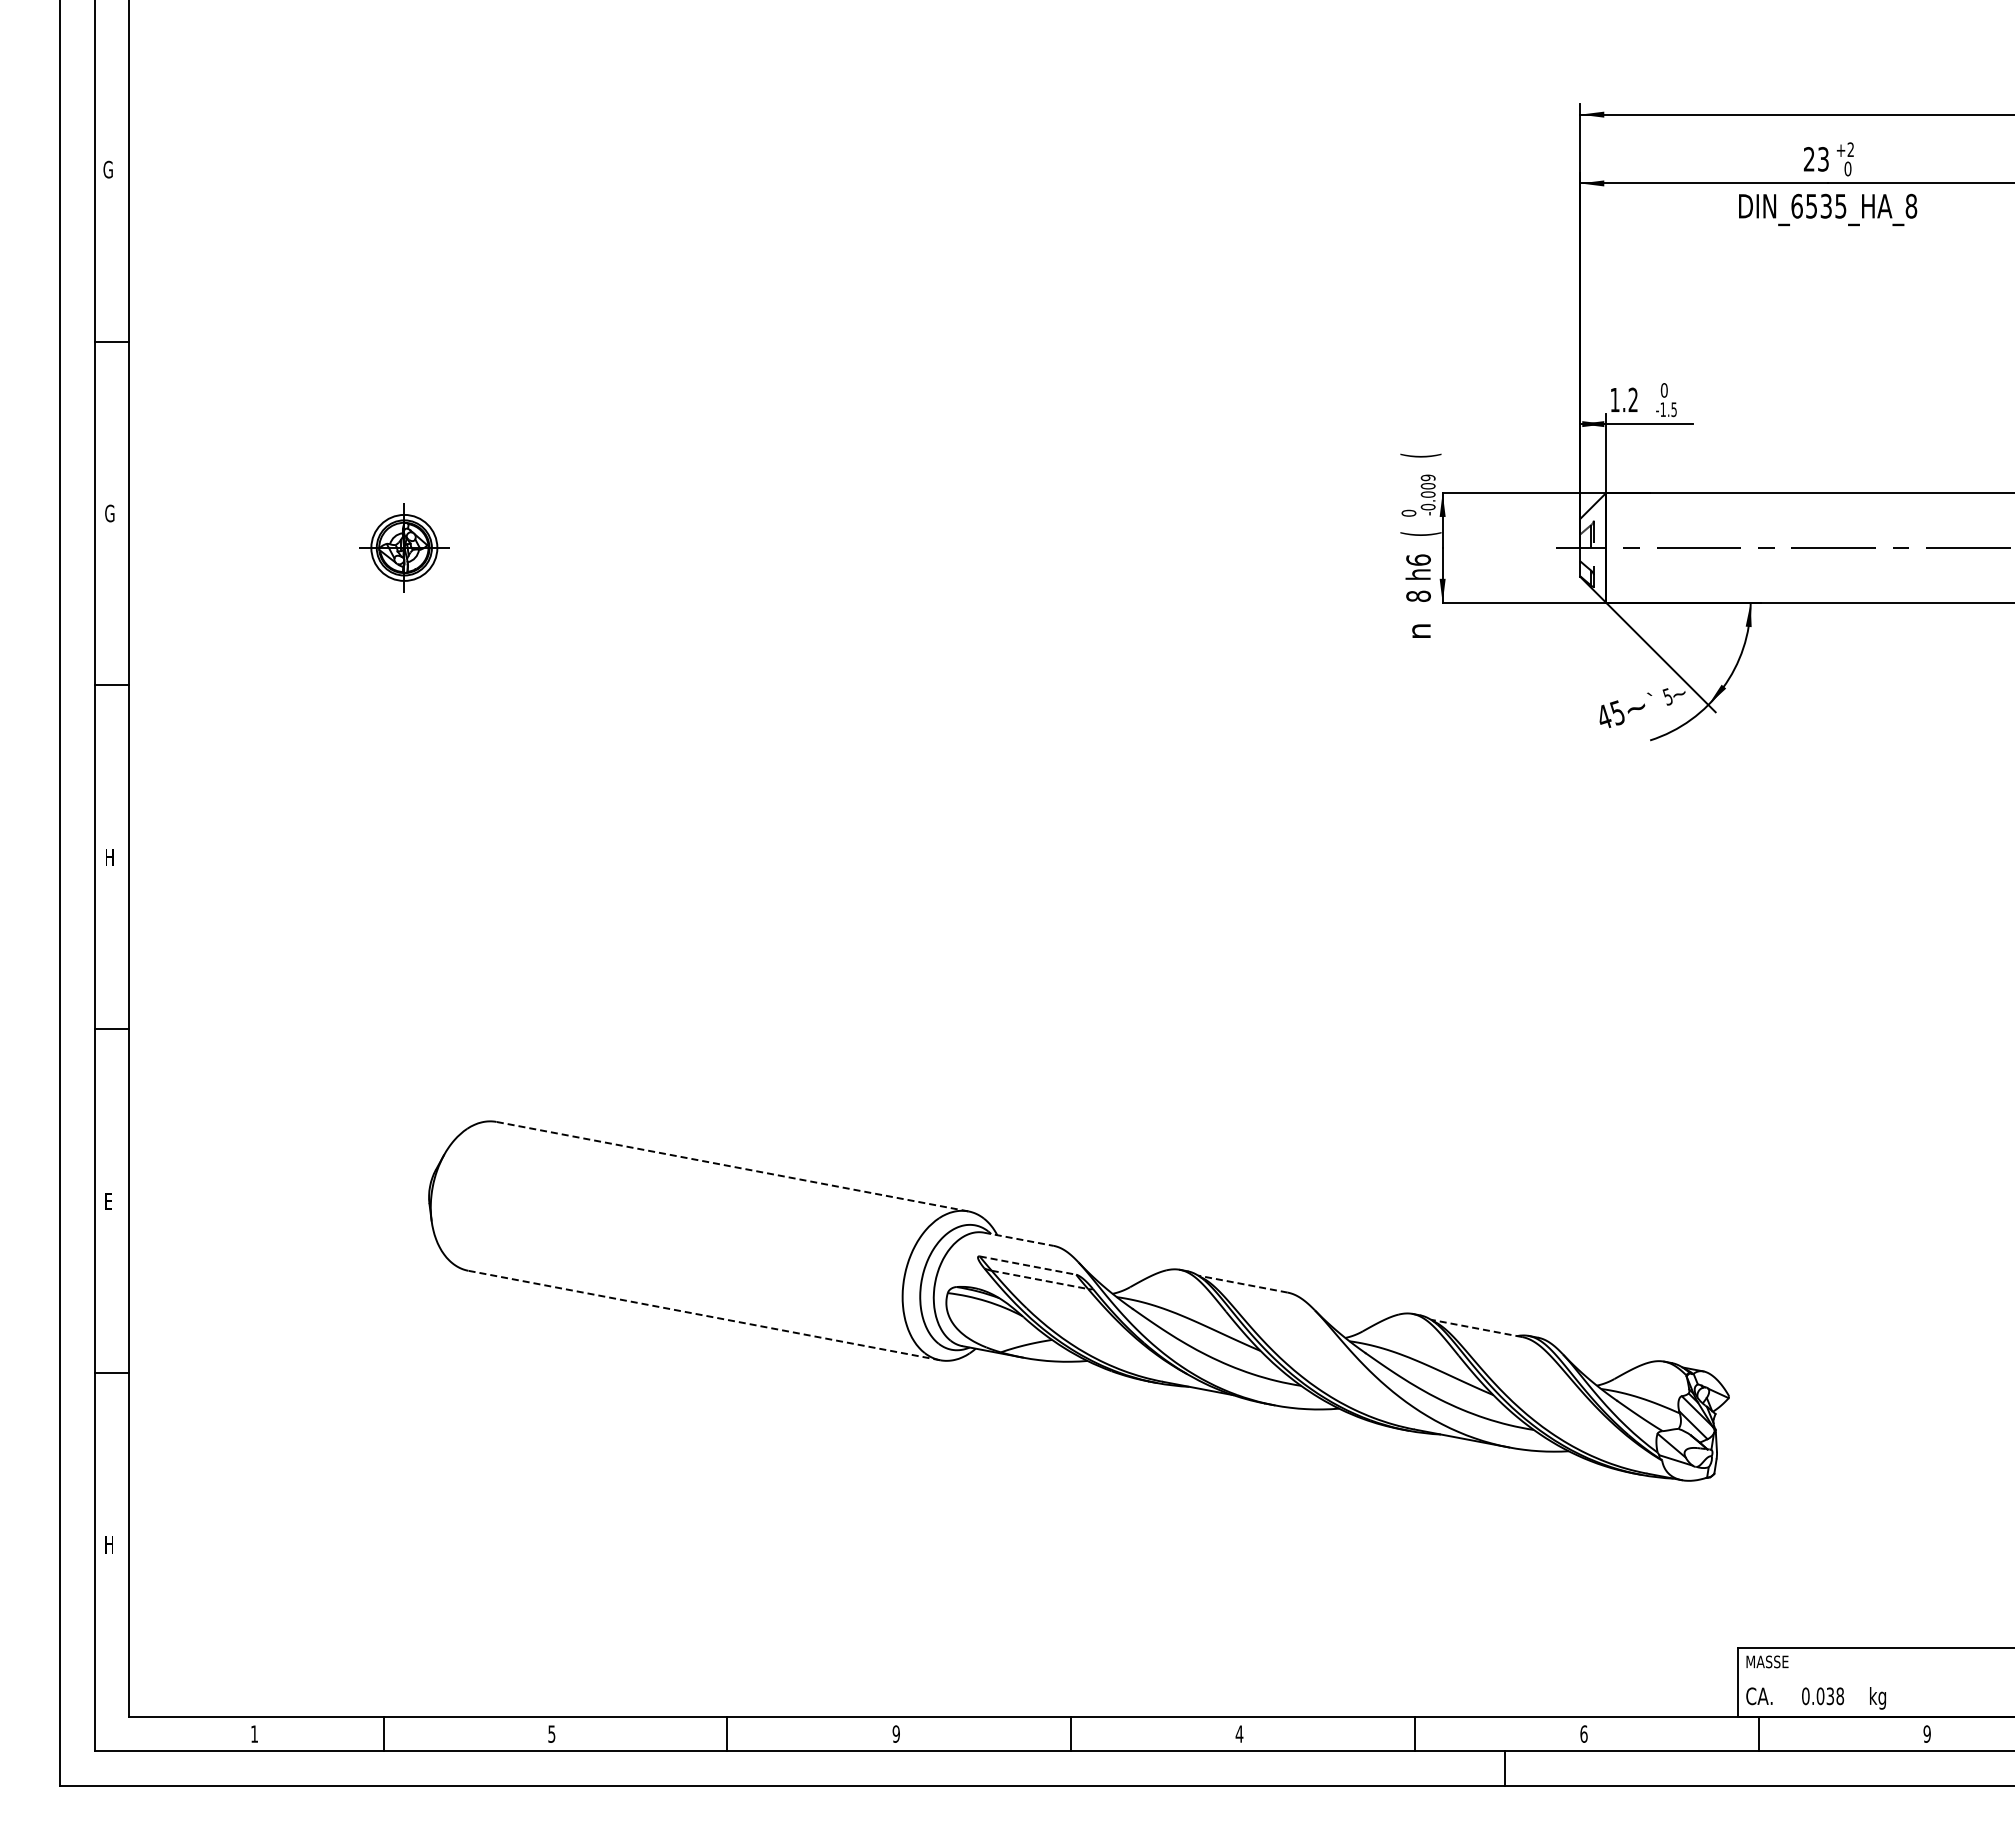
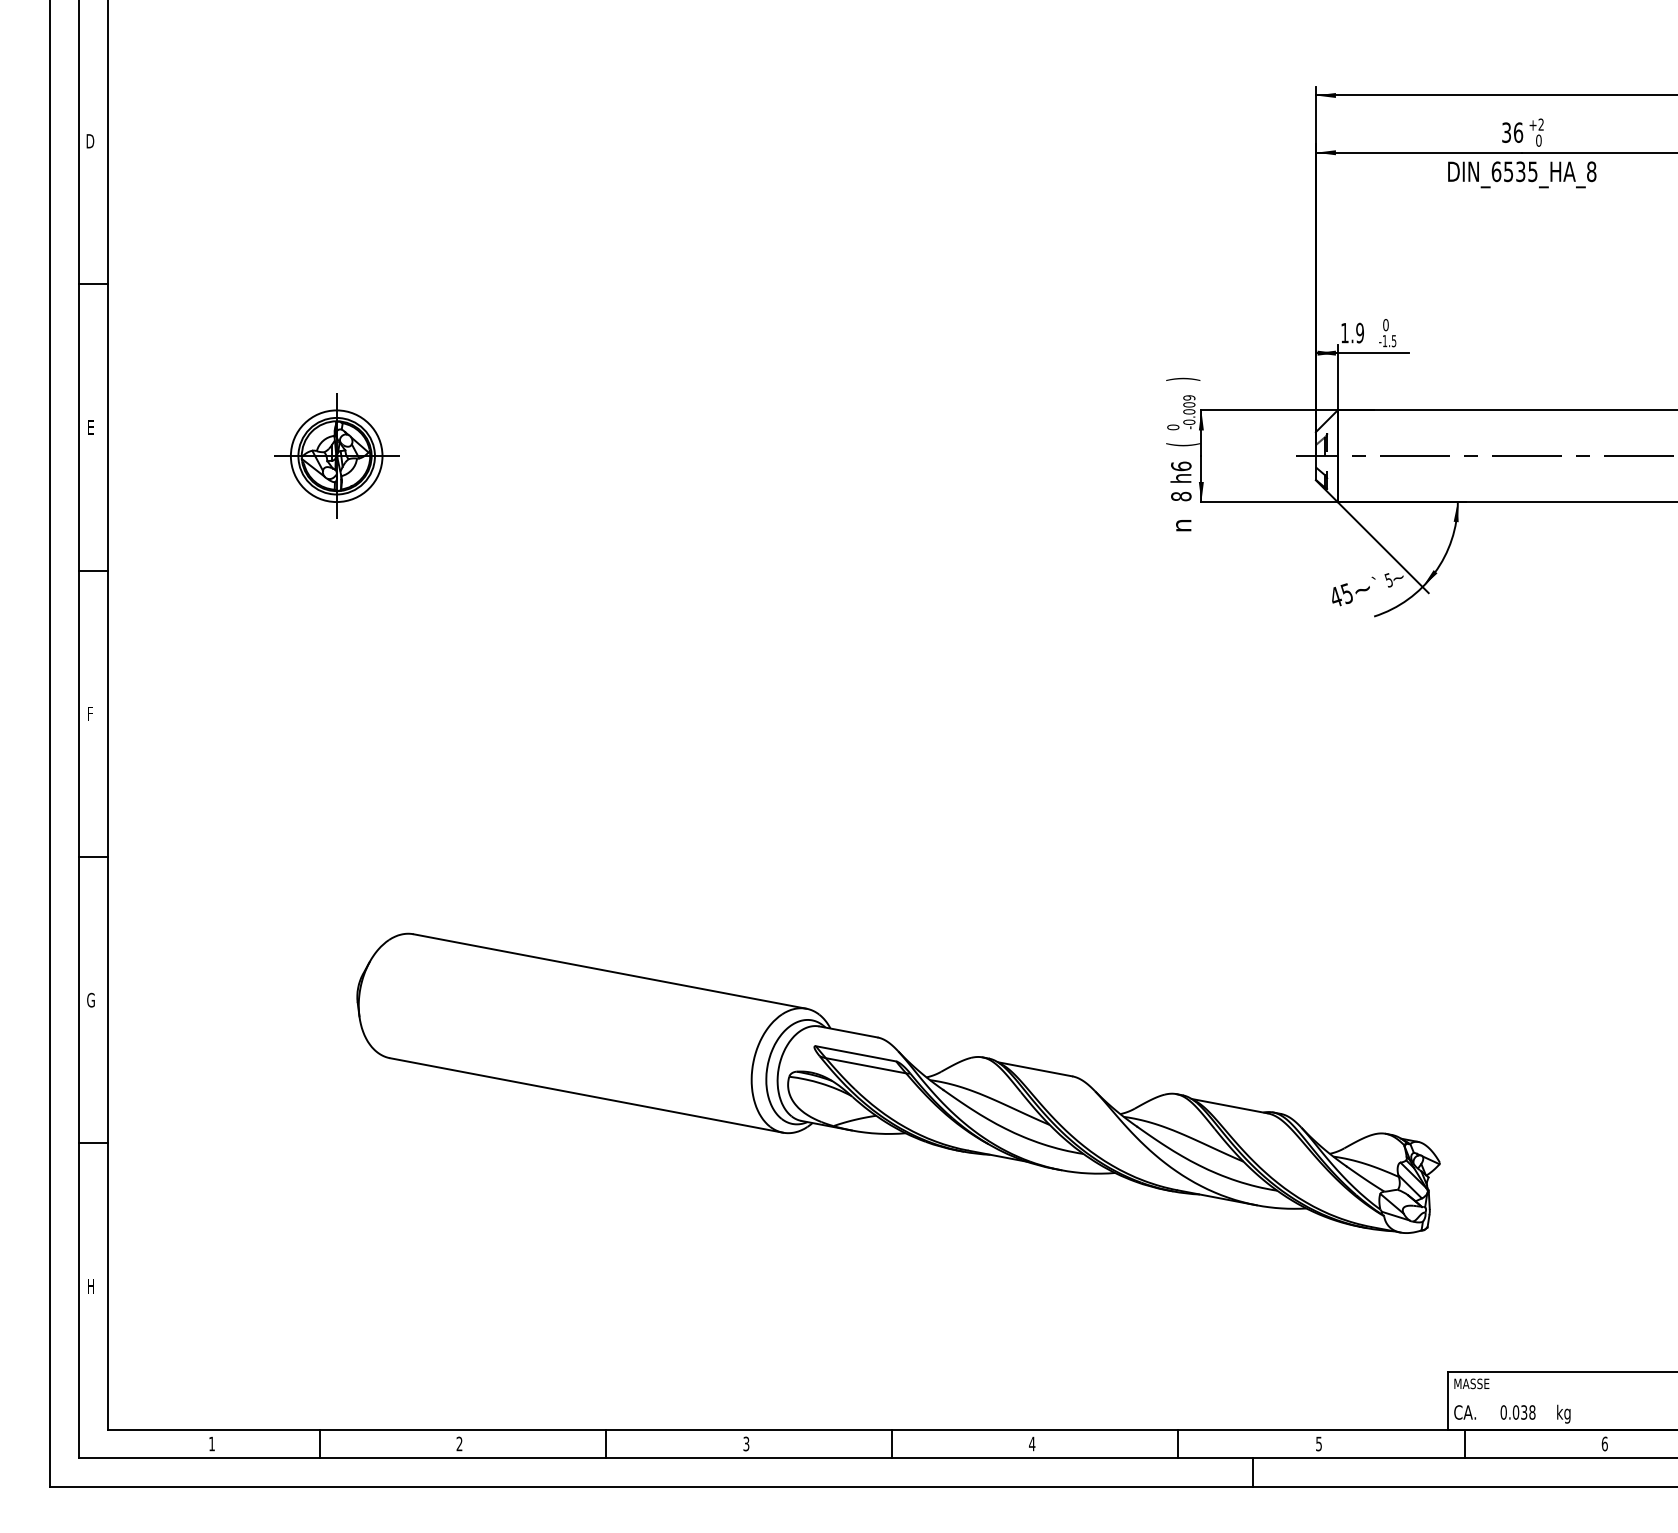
text: (1816, 159) -> (1512, 132), 23 -> 36
text: (108, 169) -> (90, 141), G -> D
text: (1632, 399) -> (1359, 332), 1.2 -> 1.9
text: (1420, 455) -> (1182, 379), ( -> )
text: (109, 513) -> (91, 427), G -> E
part: (404, 547) -> (336, 455), size x1.67
text: (110, 857) -> (92, 714), H -> F
line: (732, 1166) -> (610, 971), dashed -> solid
text: (108, 1200) -> (90, 999), E -> G
line: (1018, 1239) -> (848, 1032), dashed -> solid
line: (1028, 1265) -> (856, 1053), dashed -> solid
line: (1040, 1279) -> (866, 1065), dashed -> solid
line: (1242, 1284) -> (1034, 1069), dashed -> solid
line: (703, 1315) -> (585, 1095), dashed -> solid
line: (1476, 1328) -> (1229, 1106), dashed -> solid
text: (551, 1733) -> (459, 1443), 5 -> 2
text: (895, 1733) -> (745, 1443), 9 -> 3
text: (1583, 1733) -> (1318, 1443), 6 -> 5
text: (1926, 1733) -> (1604, 1443), 9 -> 6

